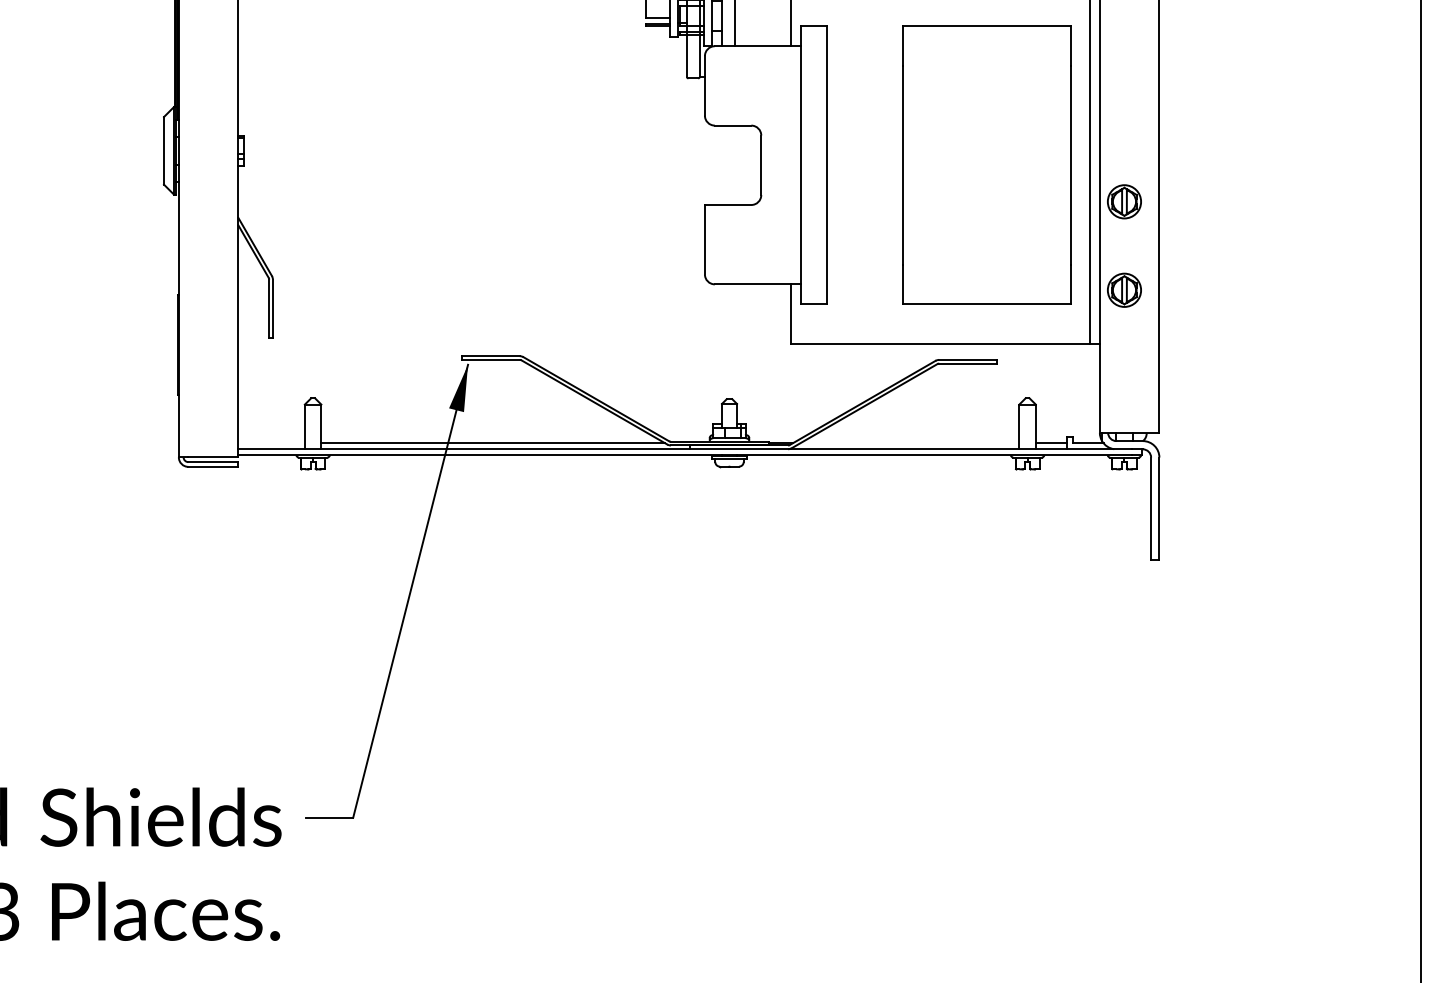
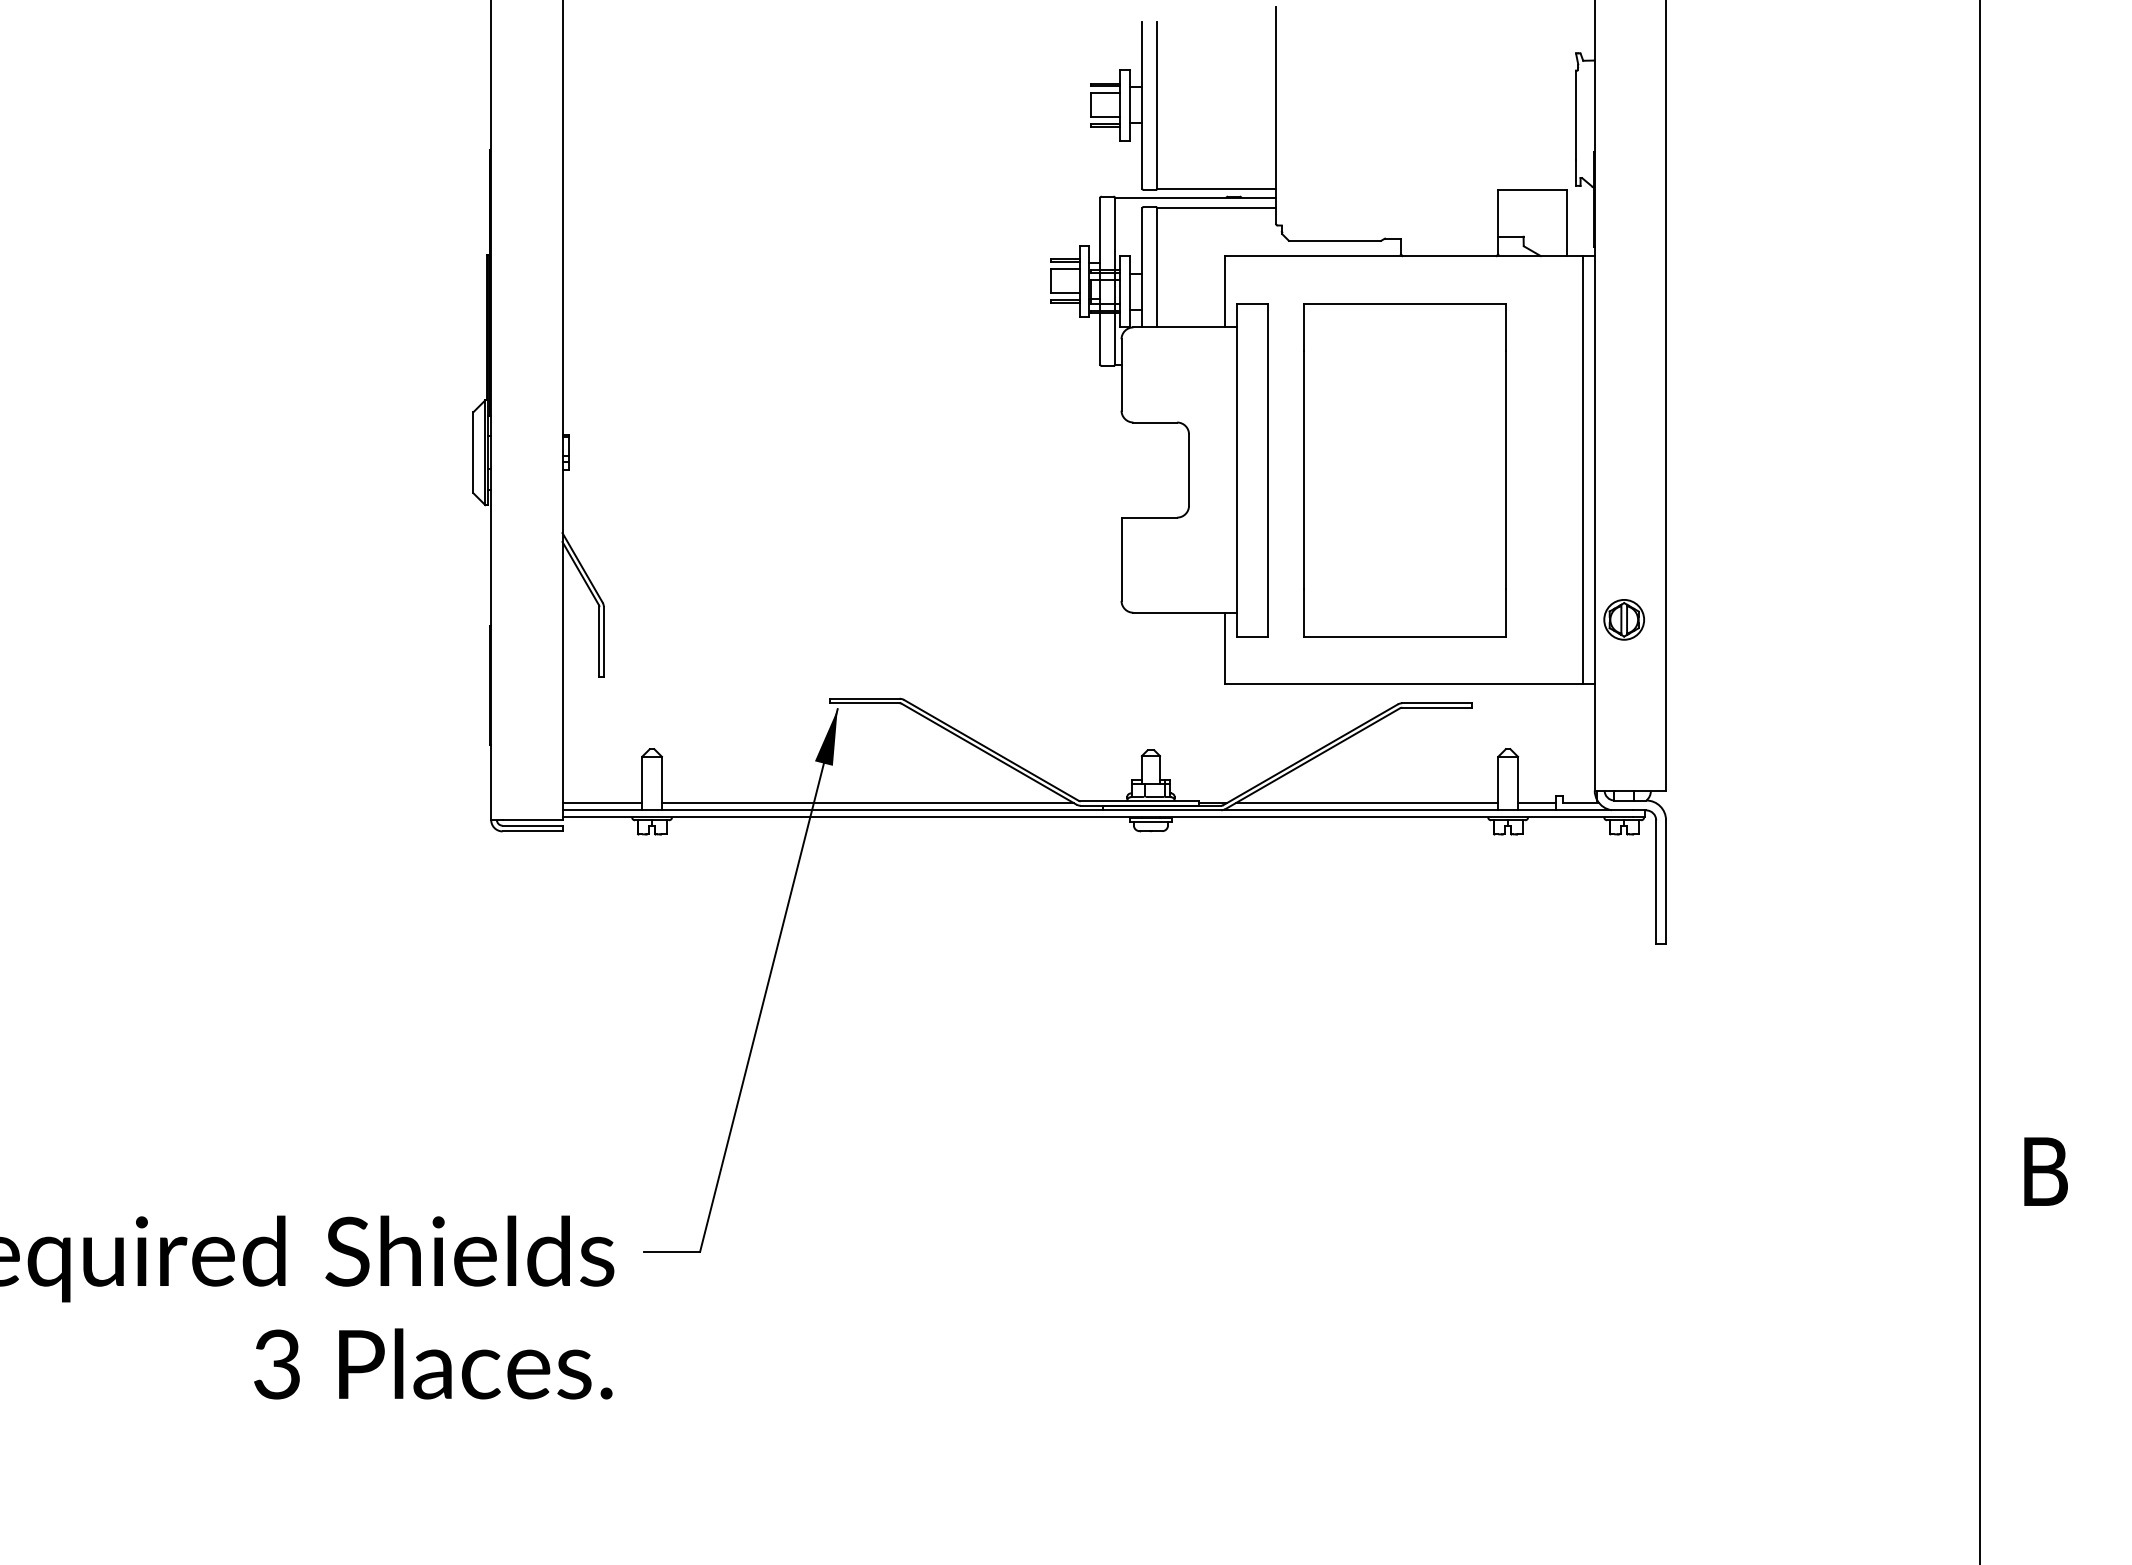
part: (987, 165) -> (1404, 470), moved
part: (1123, 201) -> (1623, 513), removed
line: (271, 443) -> (602, 803), added
line: (909, 443) -> (1366, 803), added

